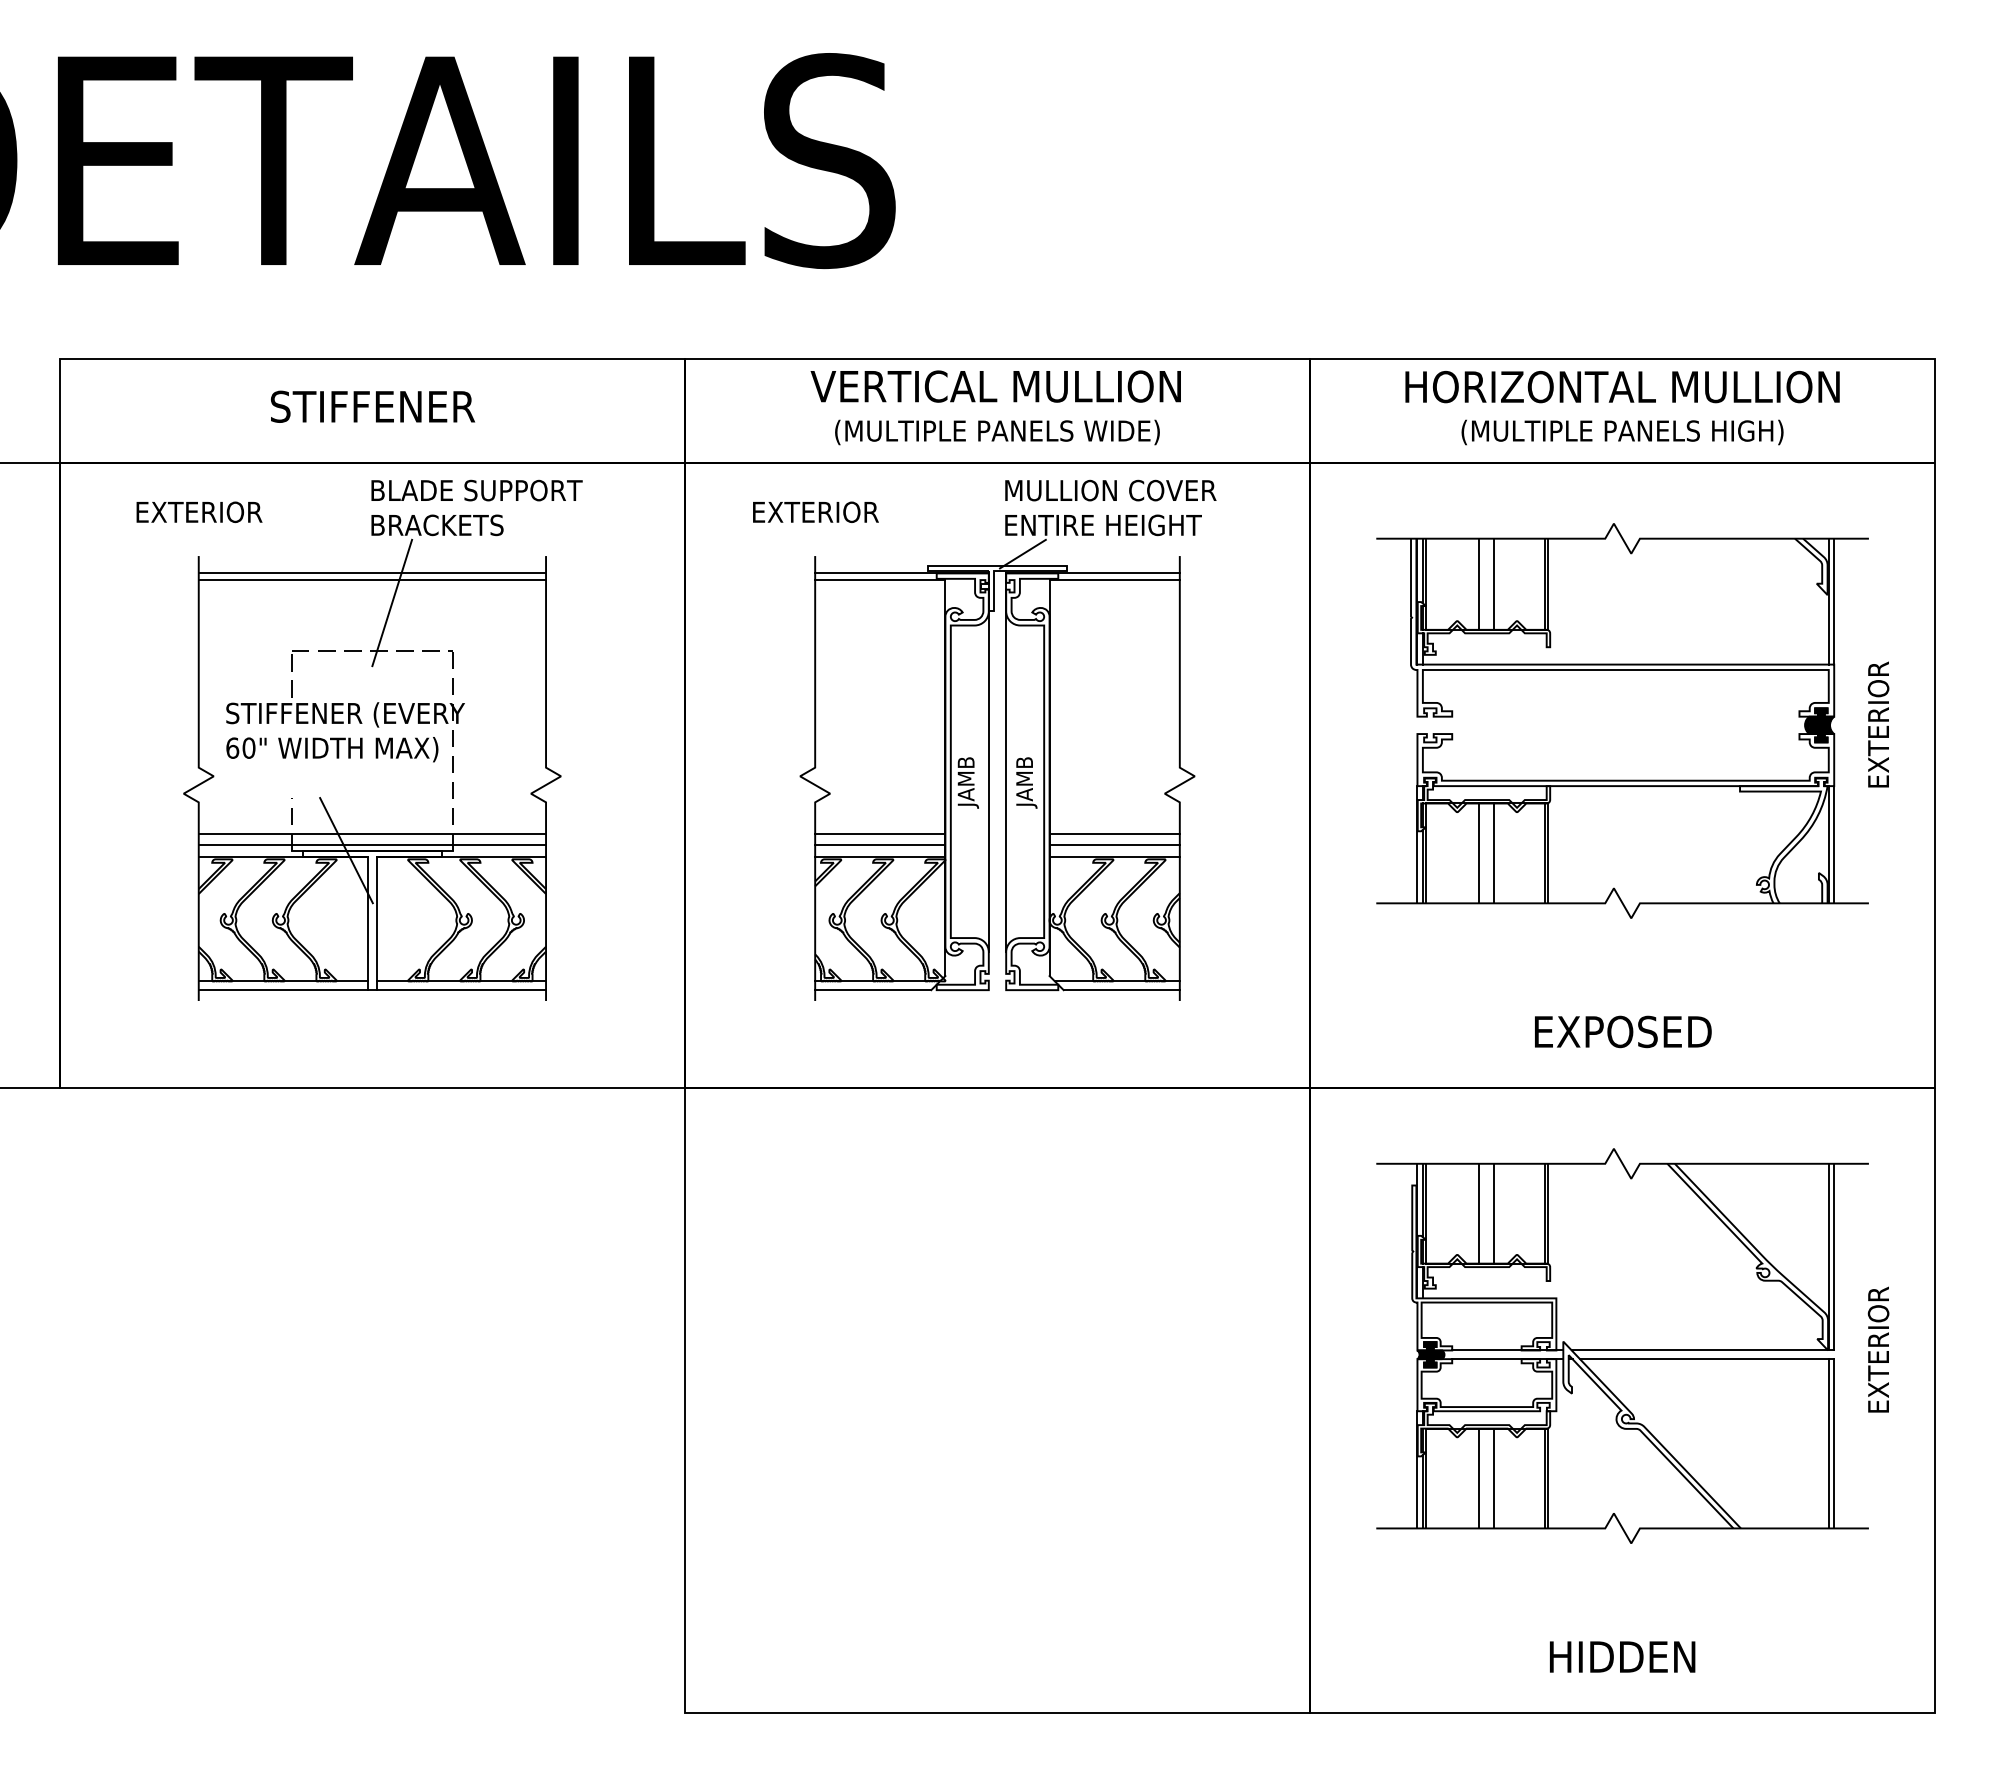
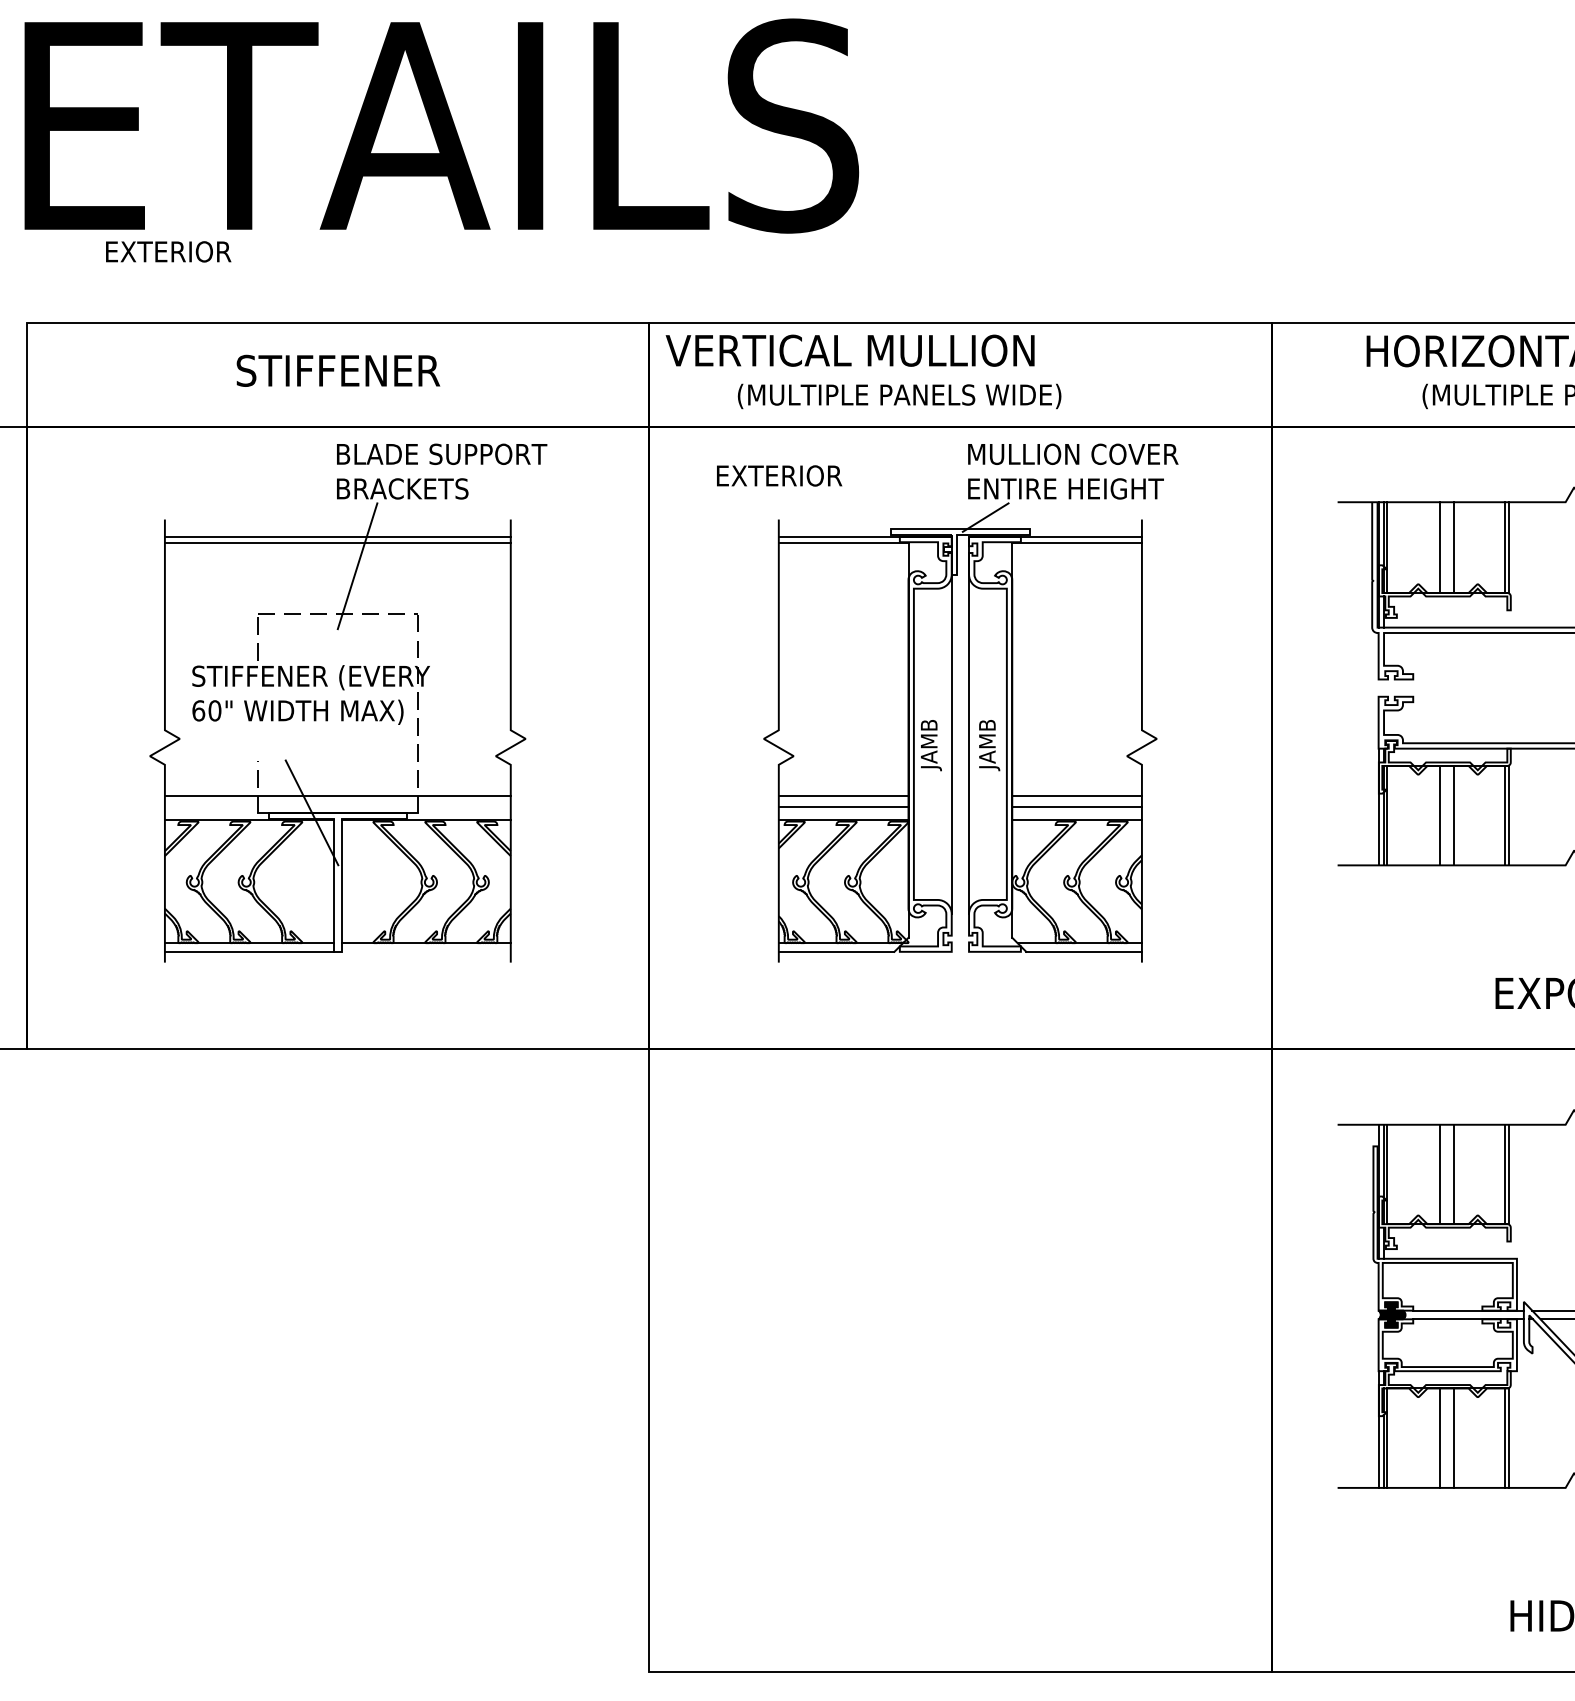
text: (995, 386) -> (849, 350), moved
text: (997, 432) -> (899, 396), moved
text: (199, 511) -> (168, 251), moved
line: (372, 844) -> (337, 806), removed
line: (461, 990) -> (426, 952), removed

